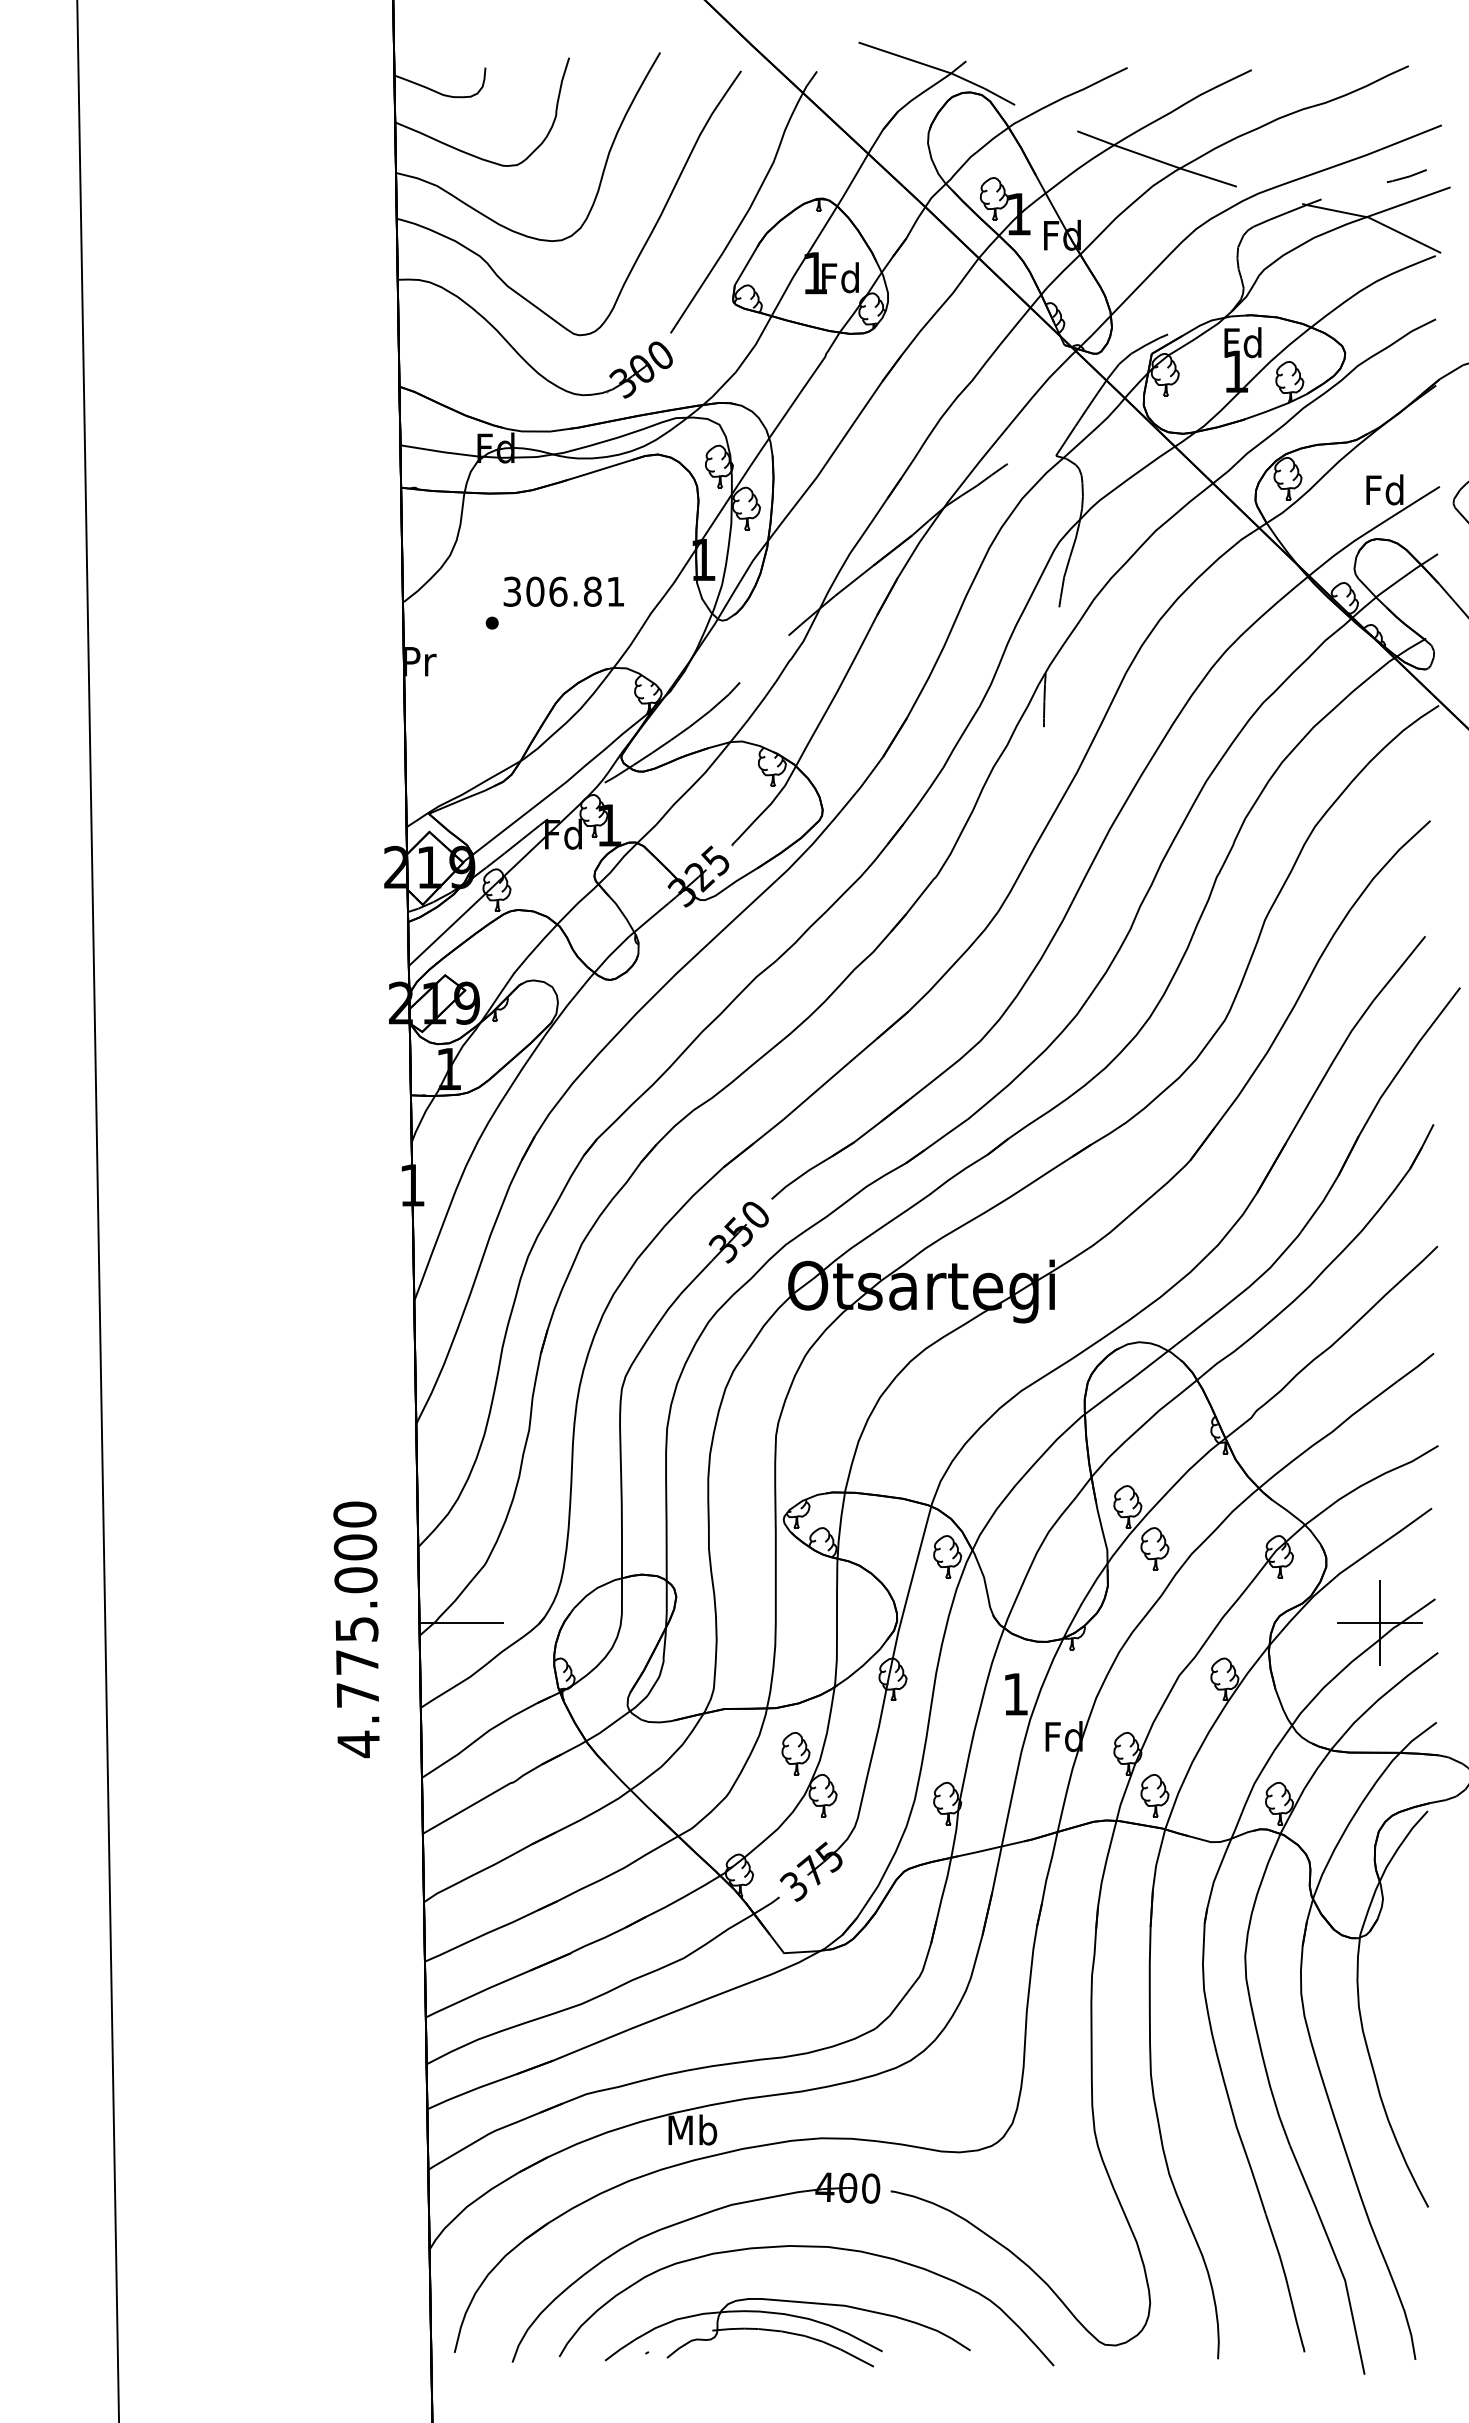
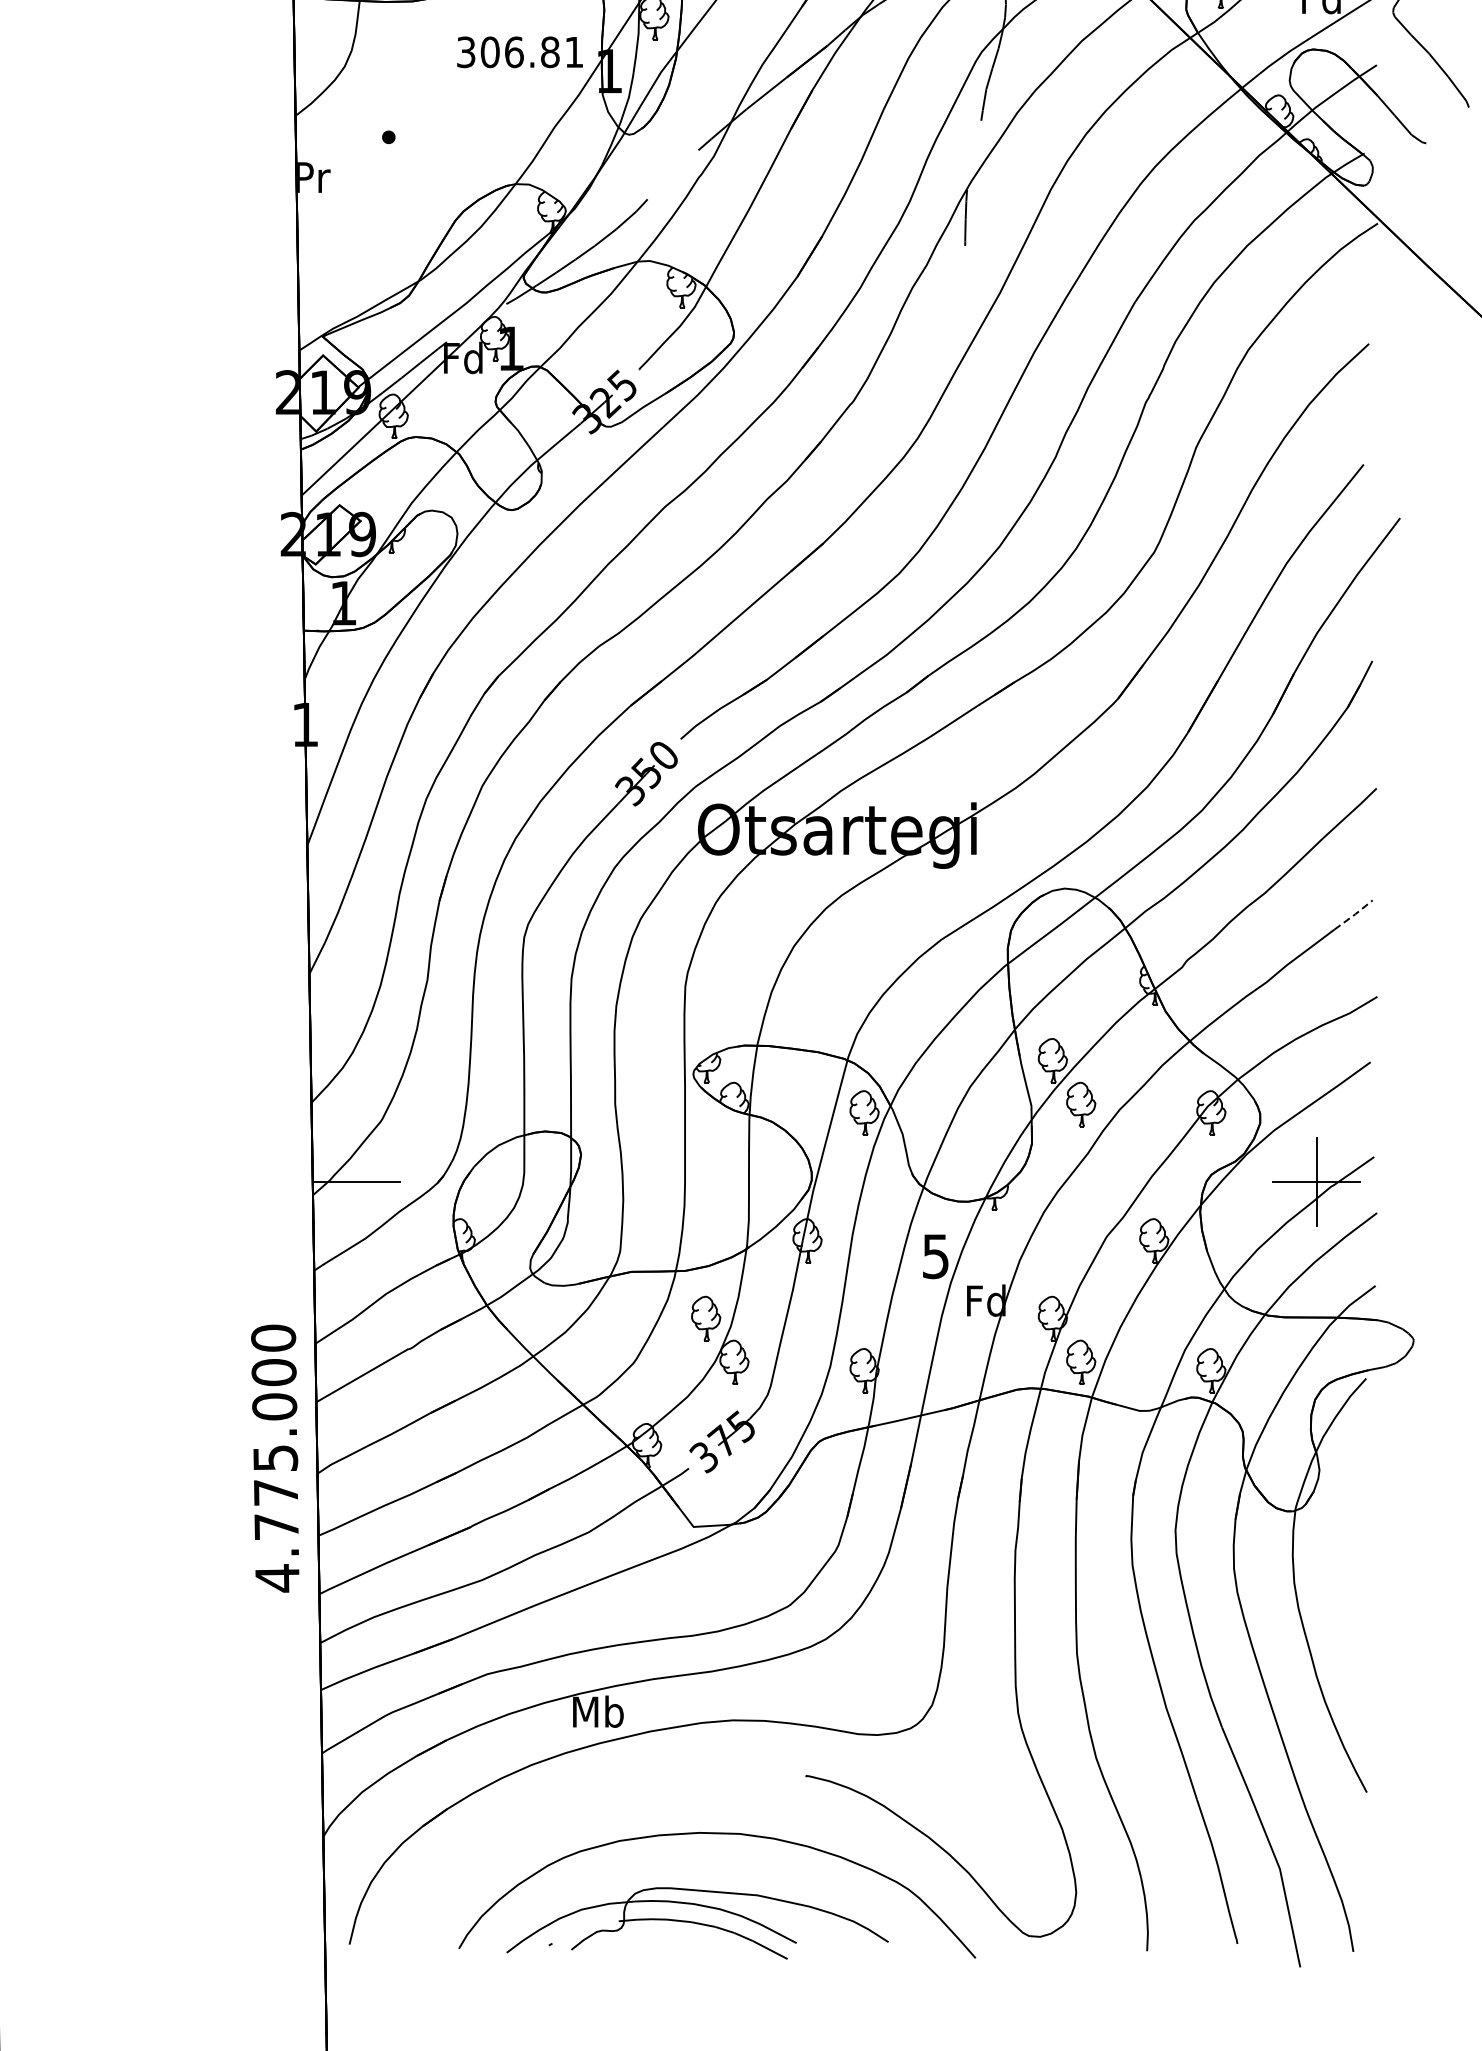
text: (563, 591) -> (519, 52), moved
line: (1416, 1367) -> (1354, 915), solid -> dashed
text: (356, 1629) -> (275, 1458), moved
text: (1015, 1694) -> (935, 1256), 1 -> 5
part: (681, 2223) -> (586, 1809), removed

